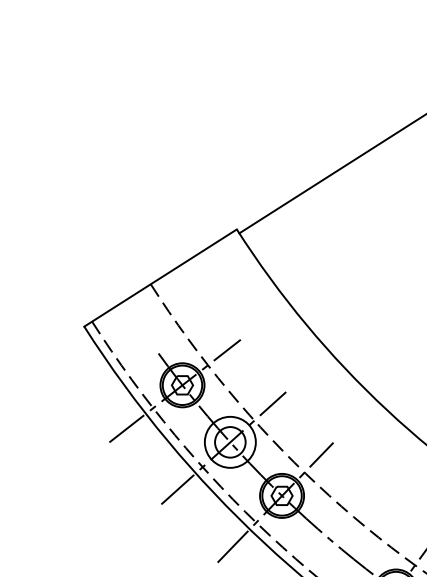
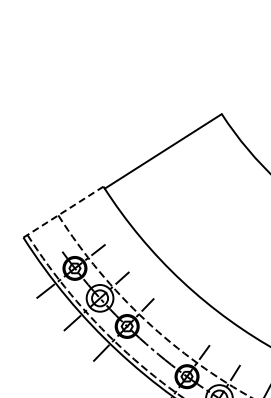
line: (160, 276) -> (63, 211), solid -> dashed

